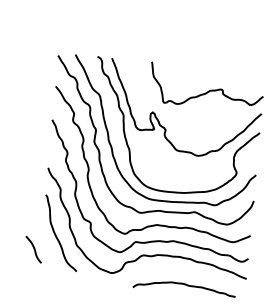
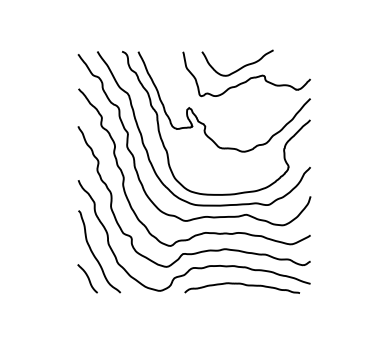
curve: (201, 80) -> (240, 67), added
curve: (33, 249) -> (87, 278), moved
curve: (185, 285) -> (243, 285), moved

